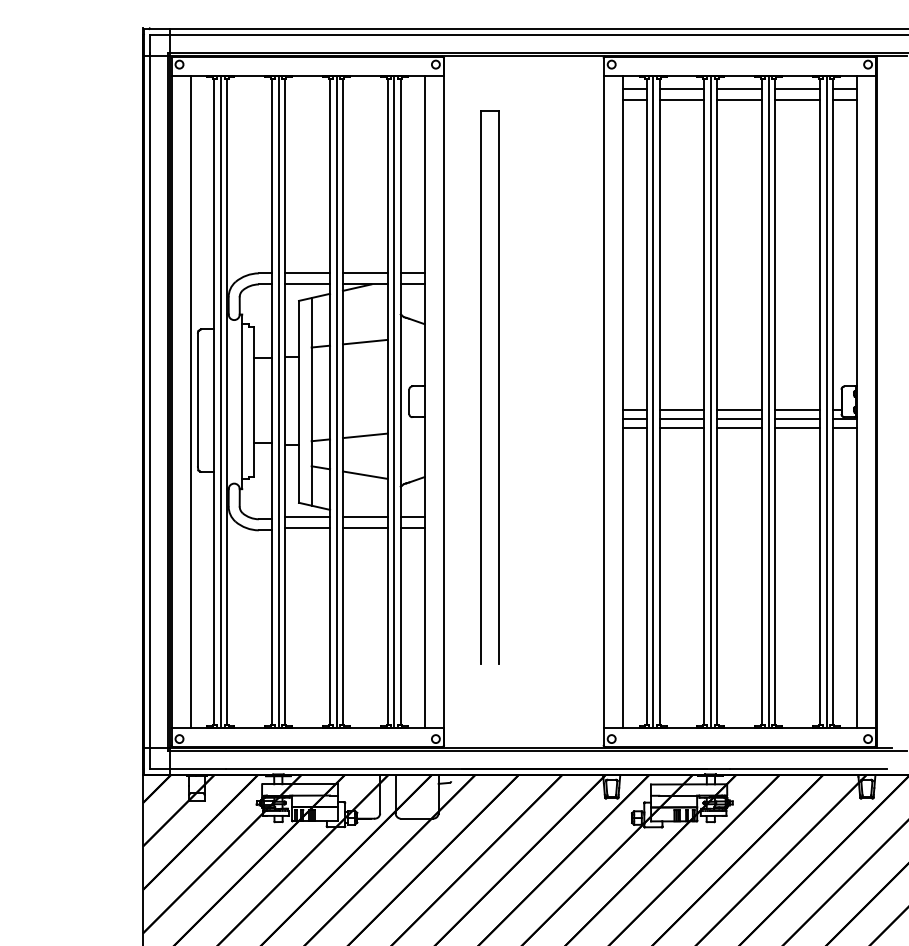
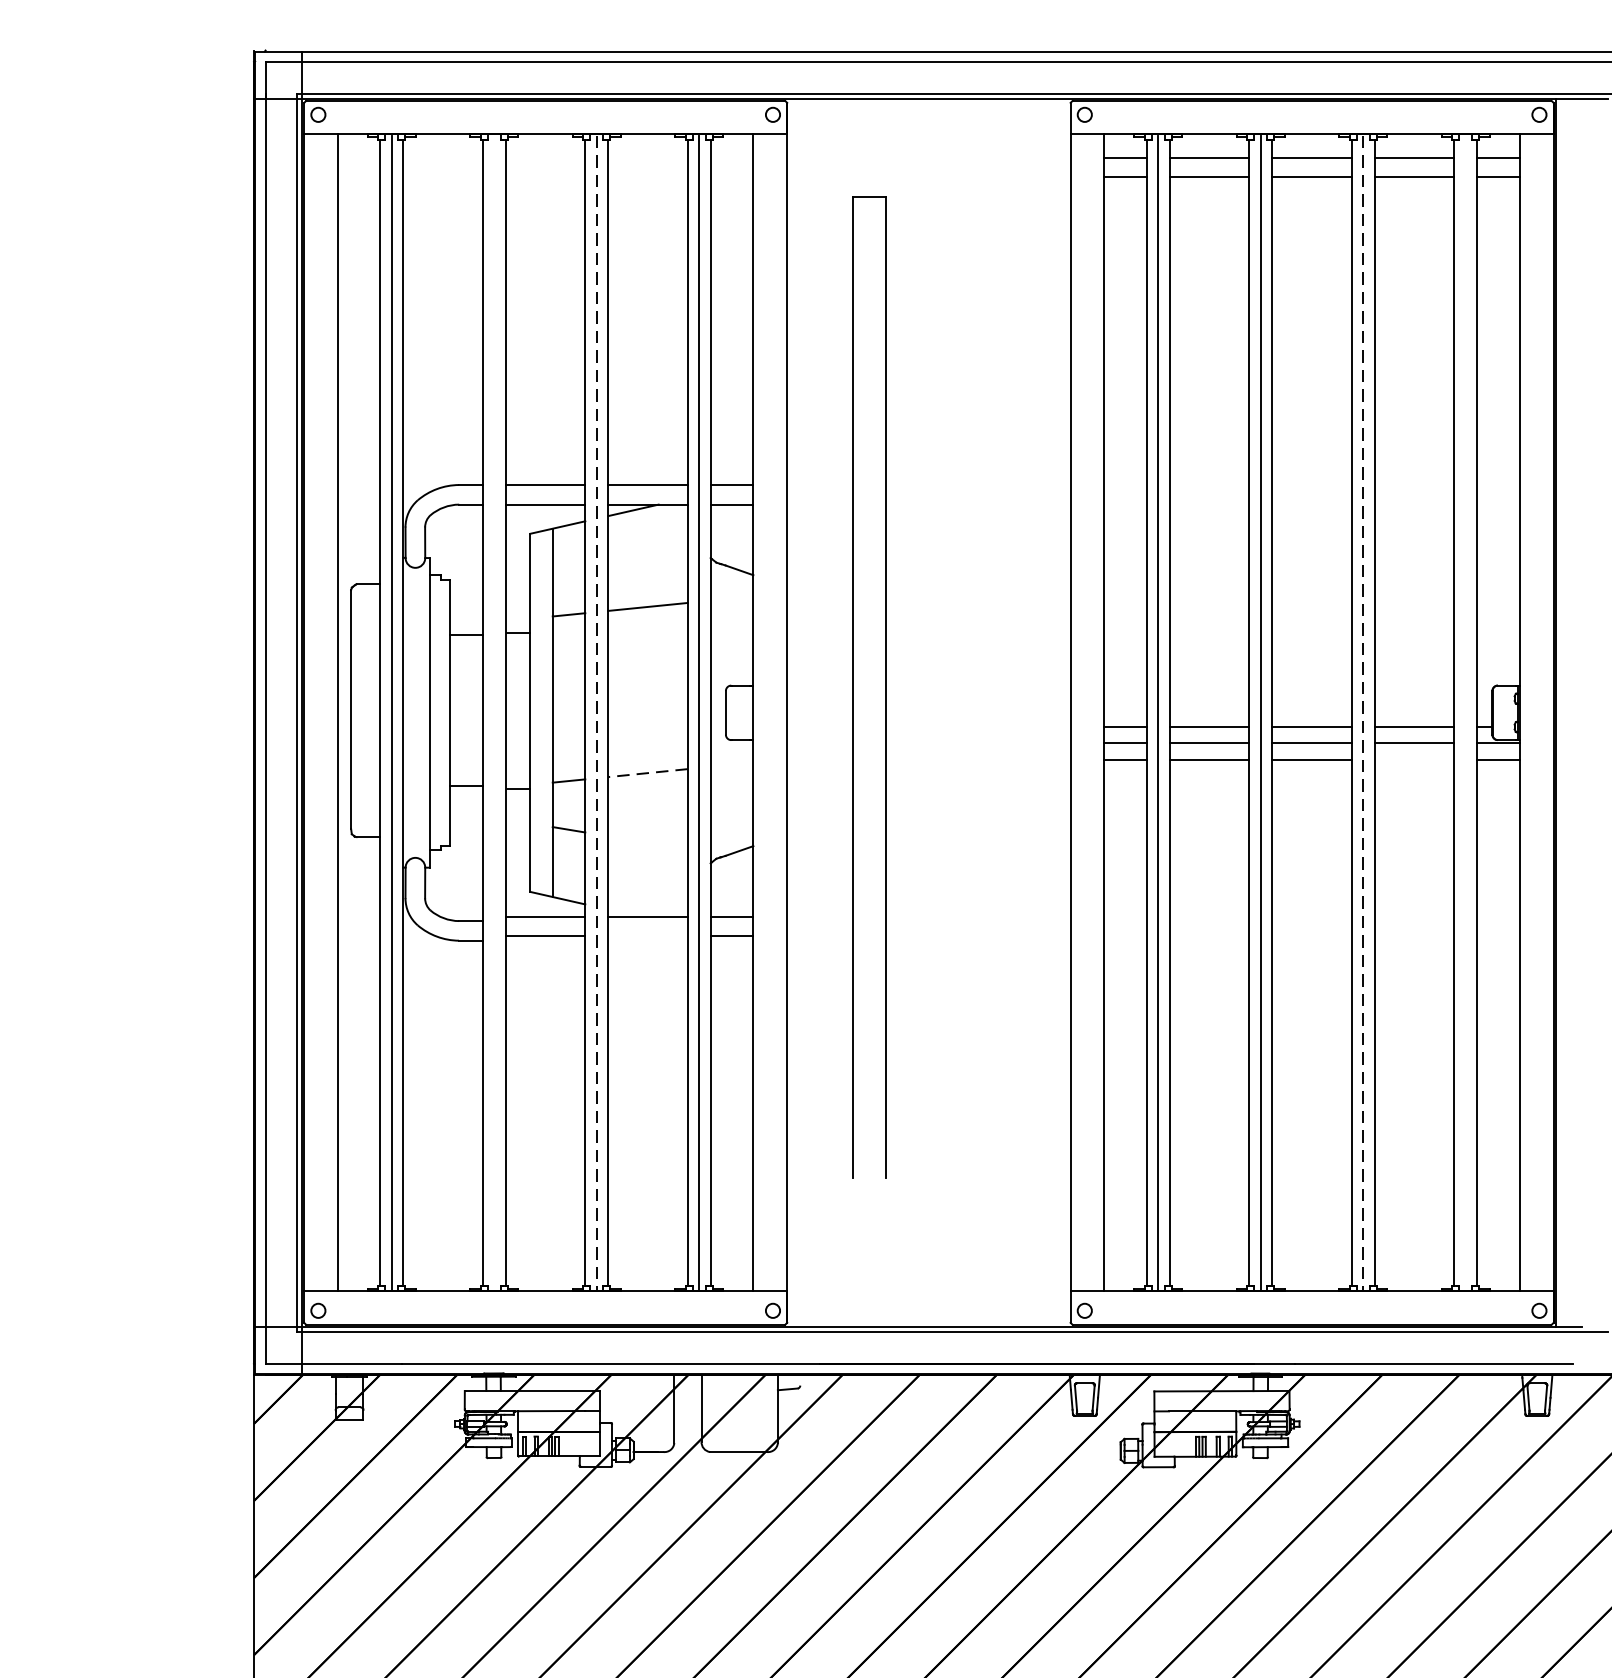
line: (278, 401) -> (493, 712), removed
line: (336, 401) -> (596, 712), solid -> dashed
line: (768, 401) -> (1362, 712), solid -> dashed
line: (826, 401) -> (1465, 712), removed
line: (797, 428) -> (1414, 760), removed
line: (365, 435) -> (648, 772), solid -> dashed
line: (364, 474) -> (646, 841), removed
line: (364, 527) -> (646, 935), removed

